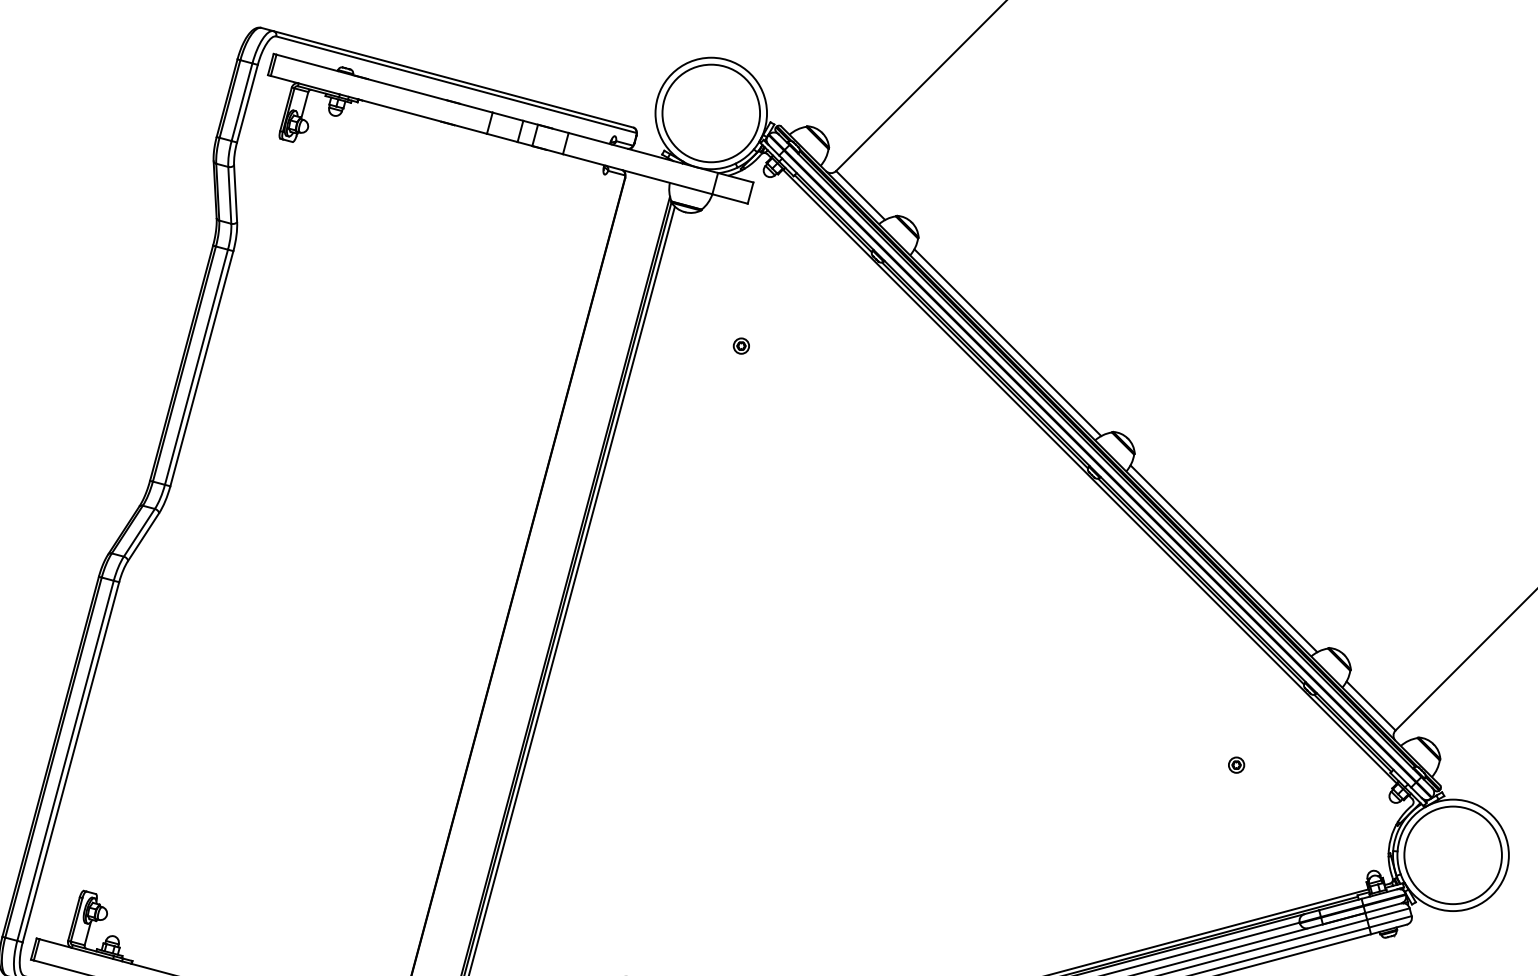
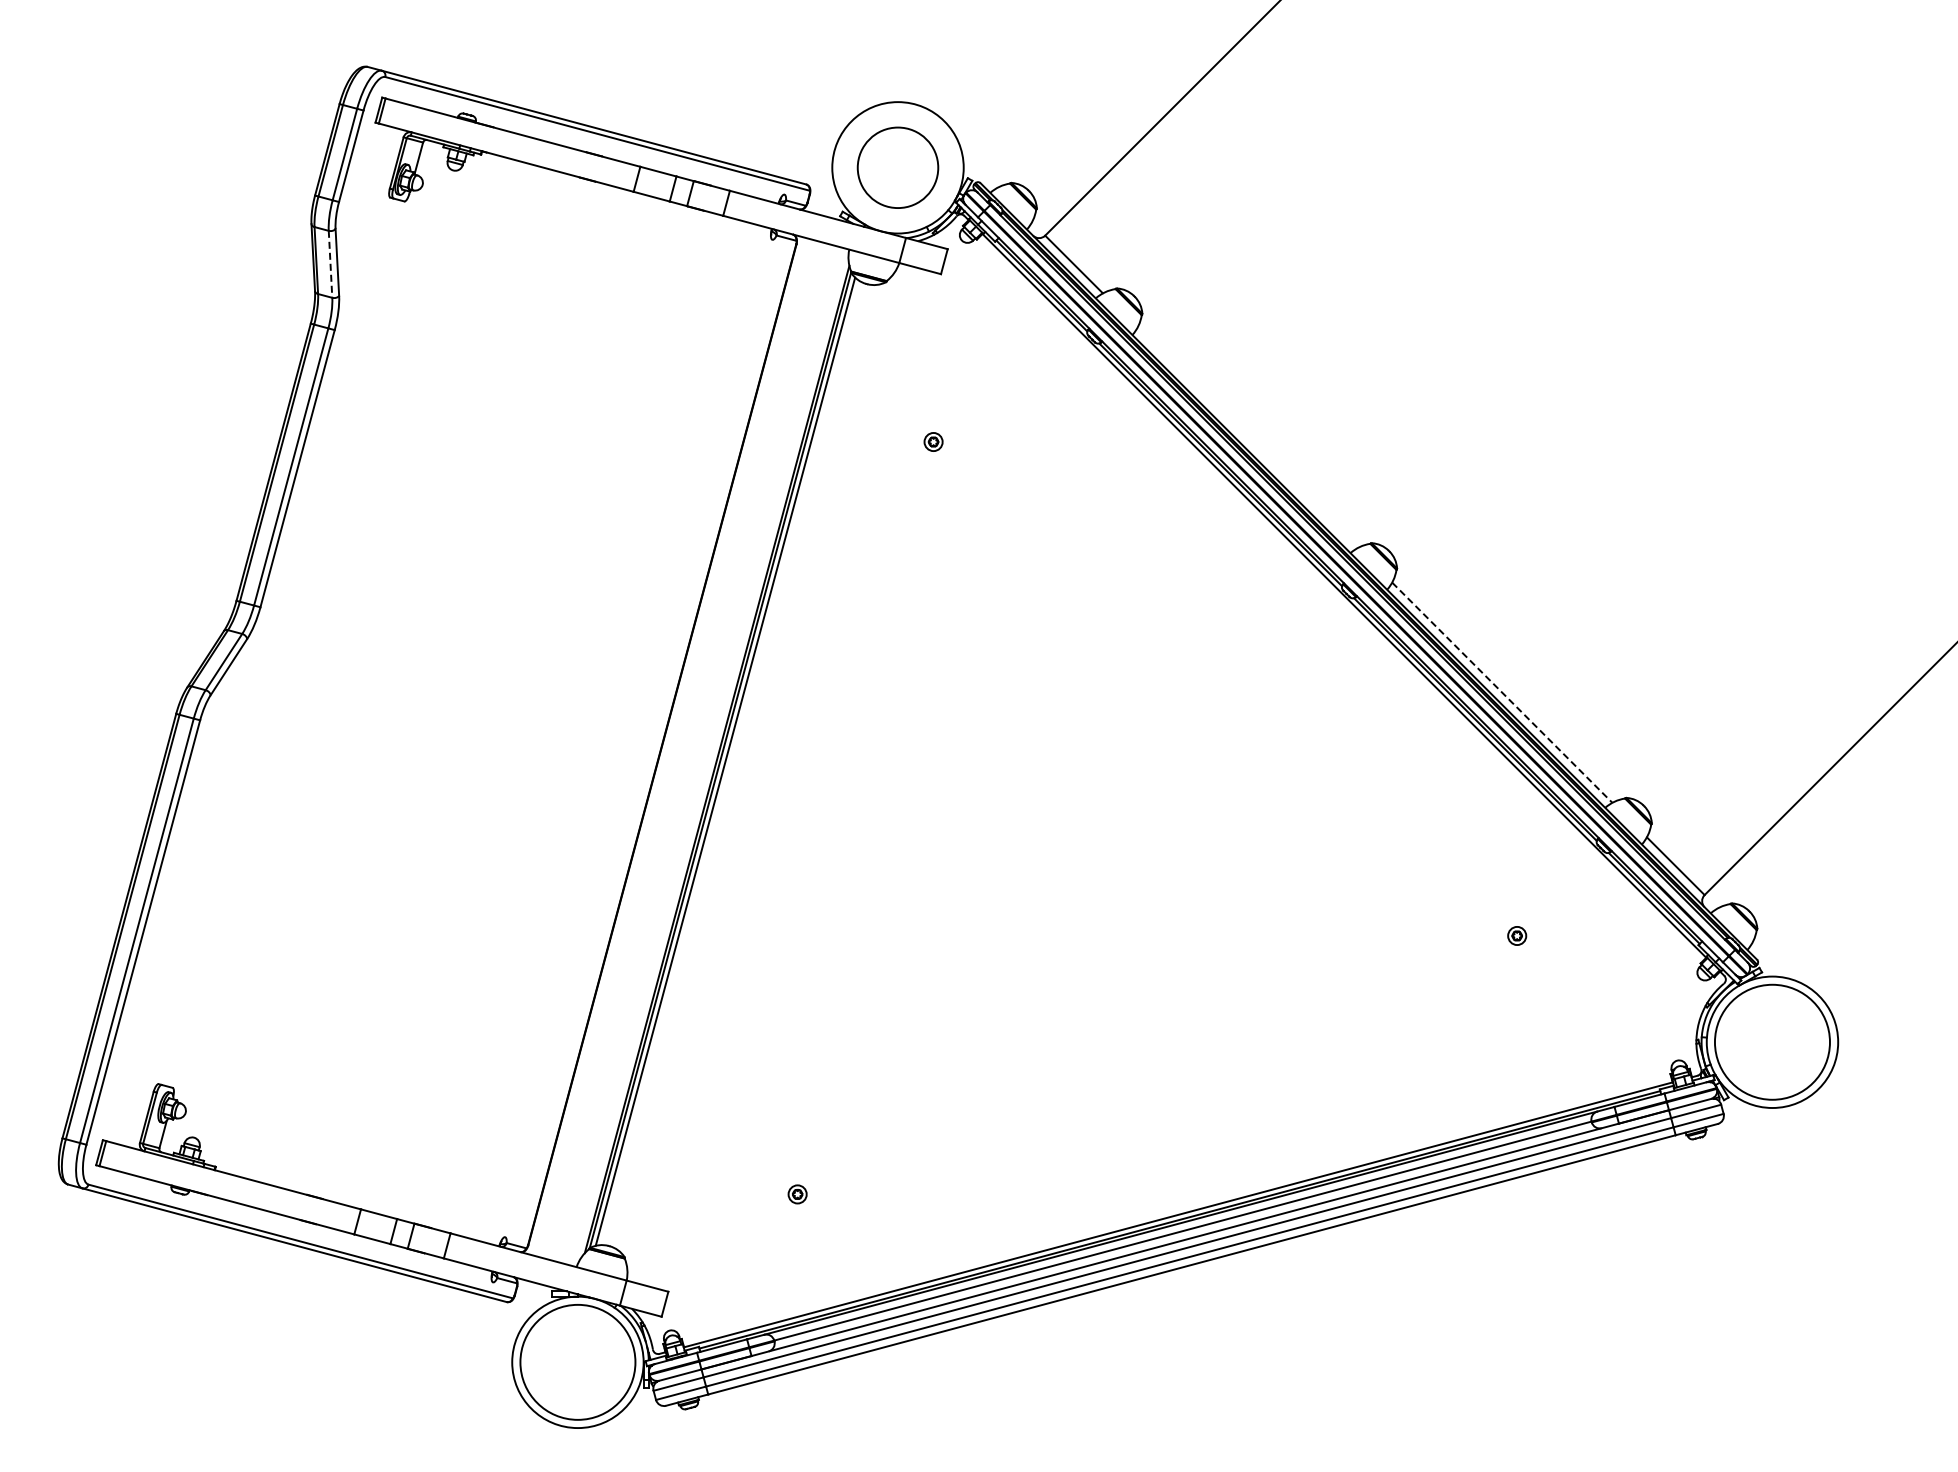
circle: (710, 113) -> (897, 167), size x0.7
line: (229, 195) -> (330, 264), solid -> dashed
line: (1007, 342) -> (1247, 437), removed
line: (1224, 558) -> (1502, 692), solid -> dashed

